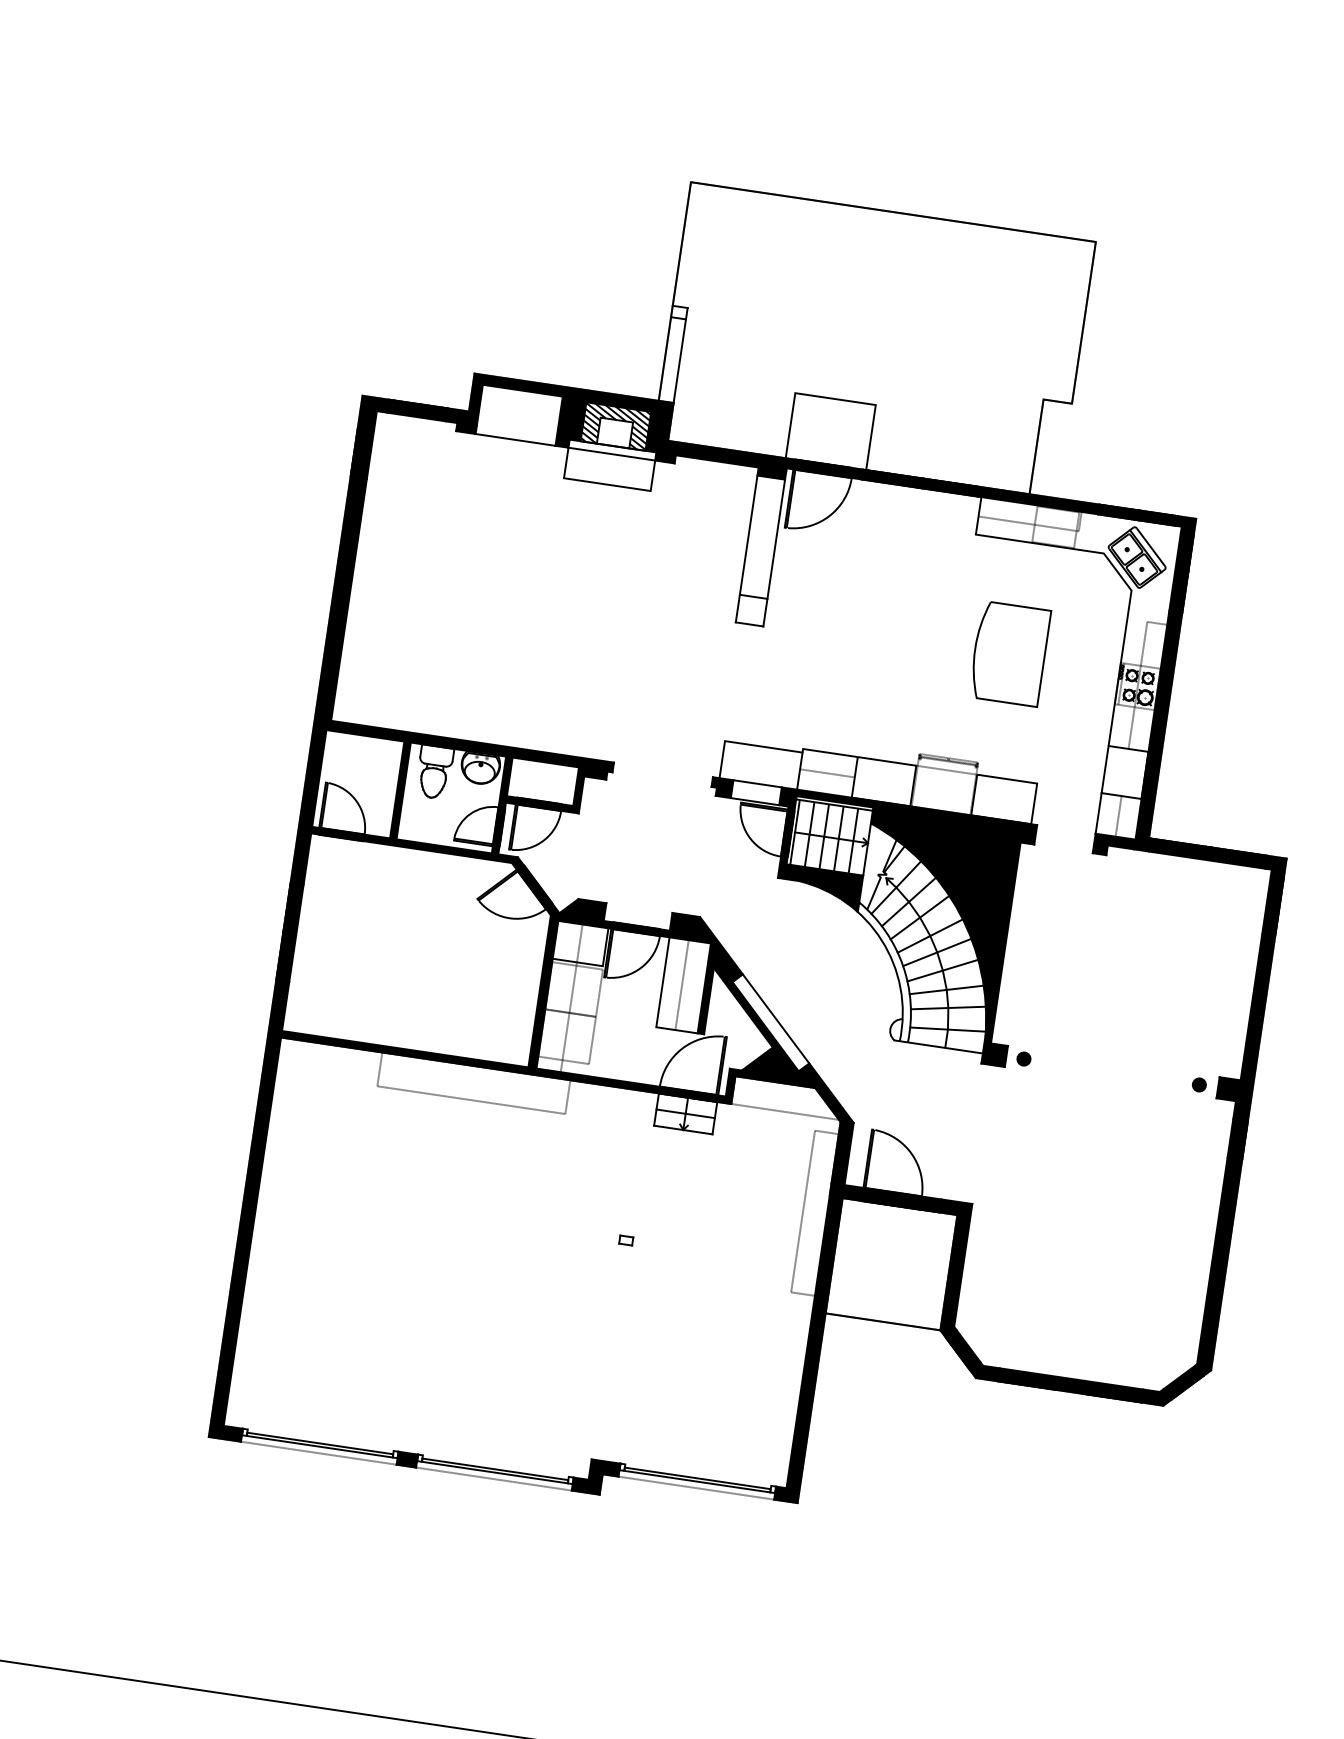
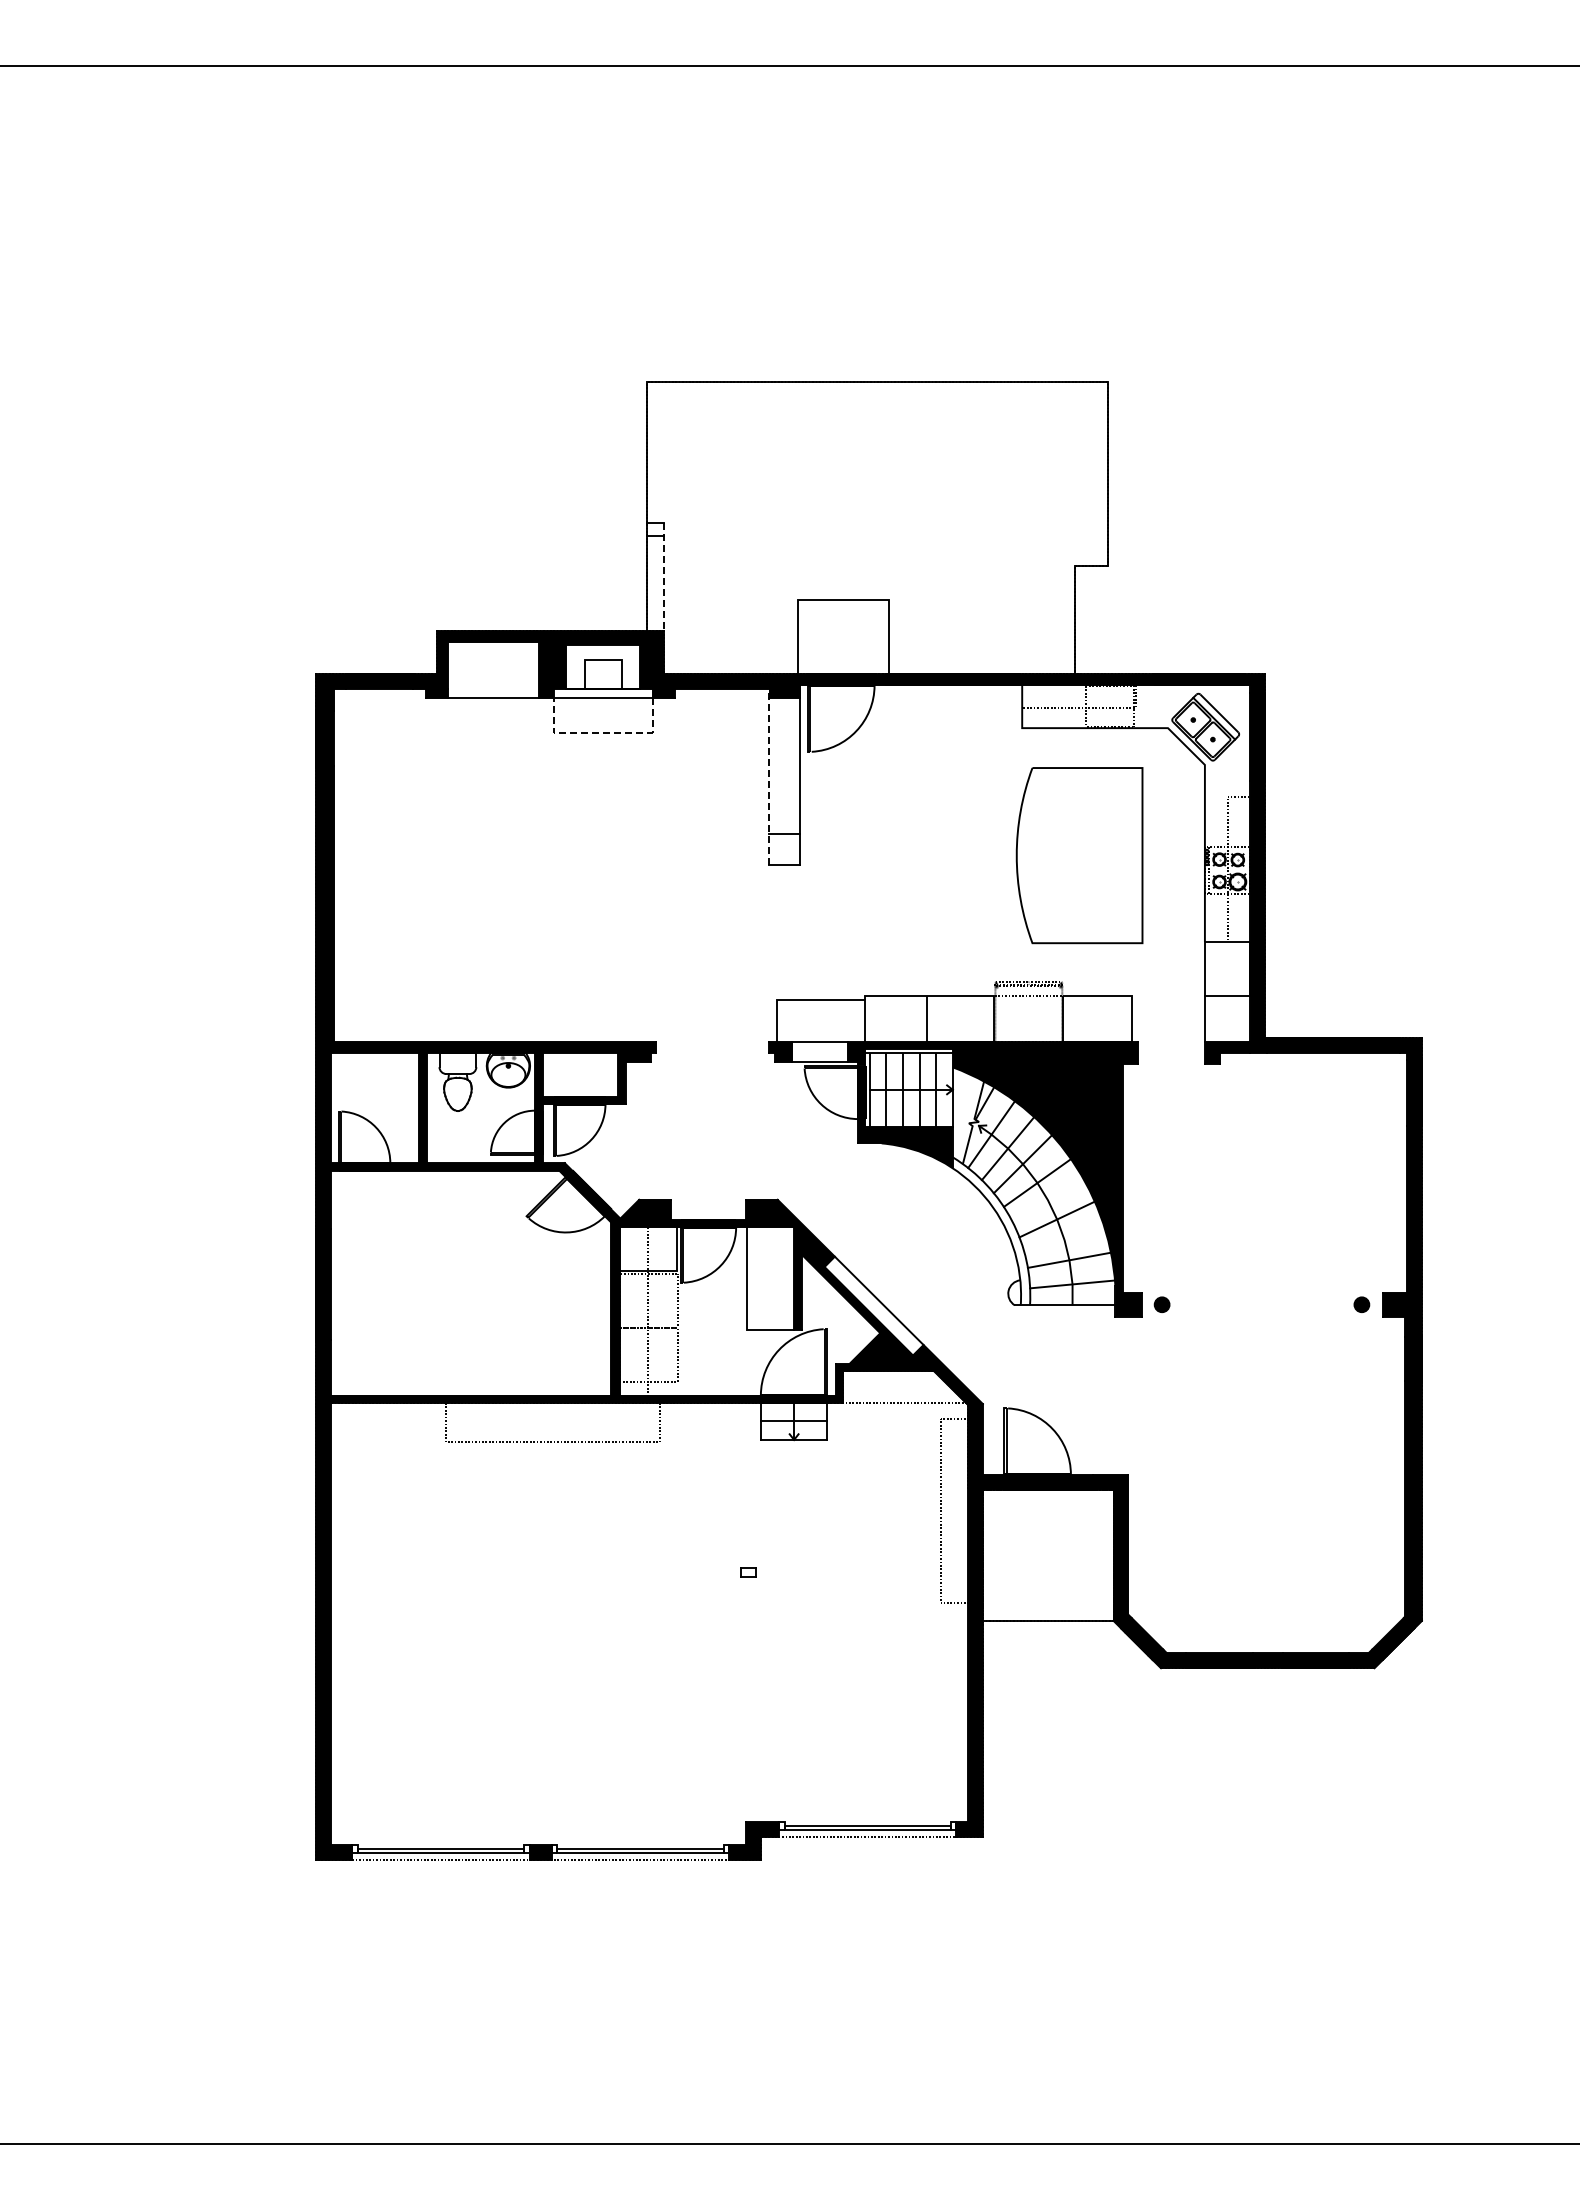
line: (680, 355) -> (663, 577), solid -> dashed
hatch: (616, 426) -> (603, 666), removed
line: (606, 484) -> (602, 733), solid -> dashed
line: (747, 544) -> (769, 776), solid -> dashed
part: (1009, 653) -> (1079, 855), size x1.6
line: (826, 773) -> (895, 1018), removed
line: (1118, 816) -> (1227, 1018), removed
line: (936, 952) -> (1047, 1200), removed
line: (681, 984) -> (768, 1278), removed
line: (946, 989) -> (1064, 1240), removed

